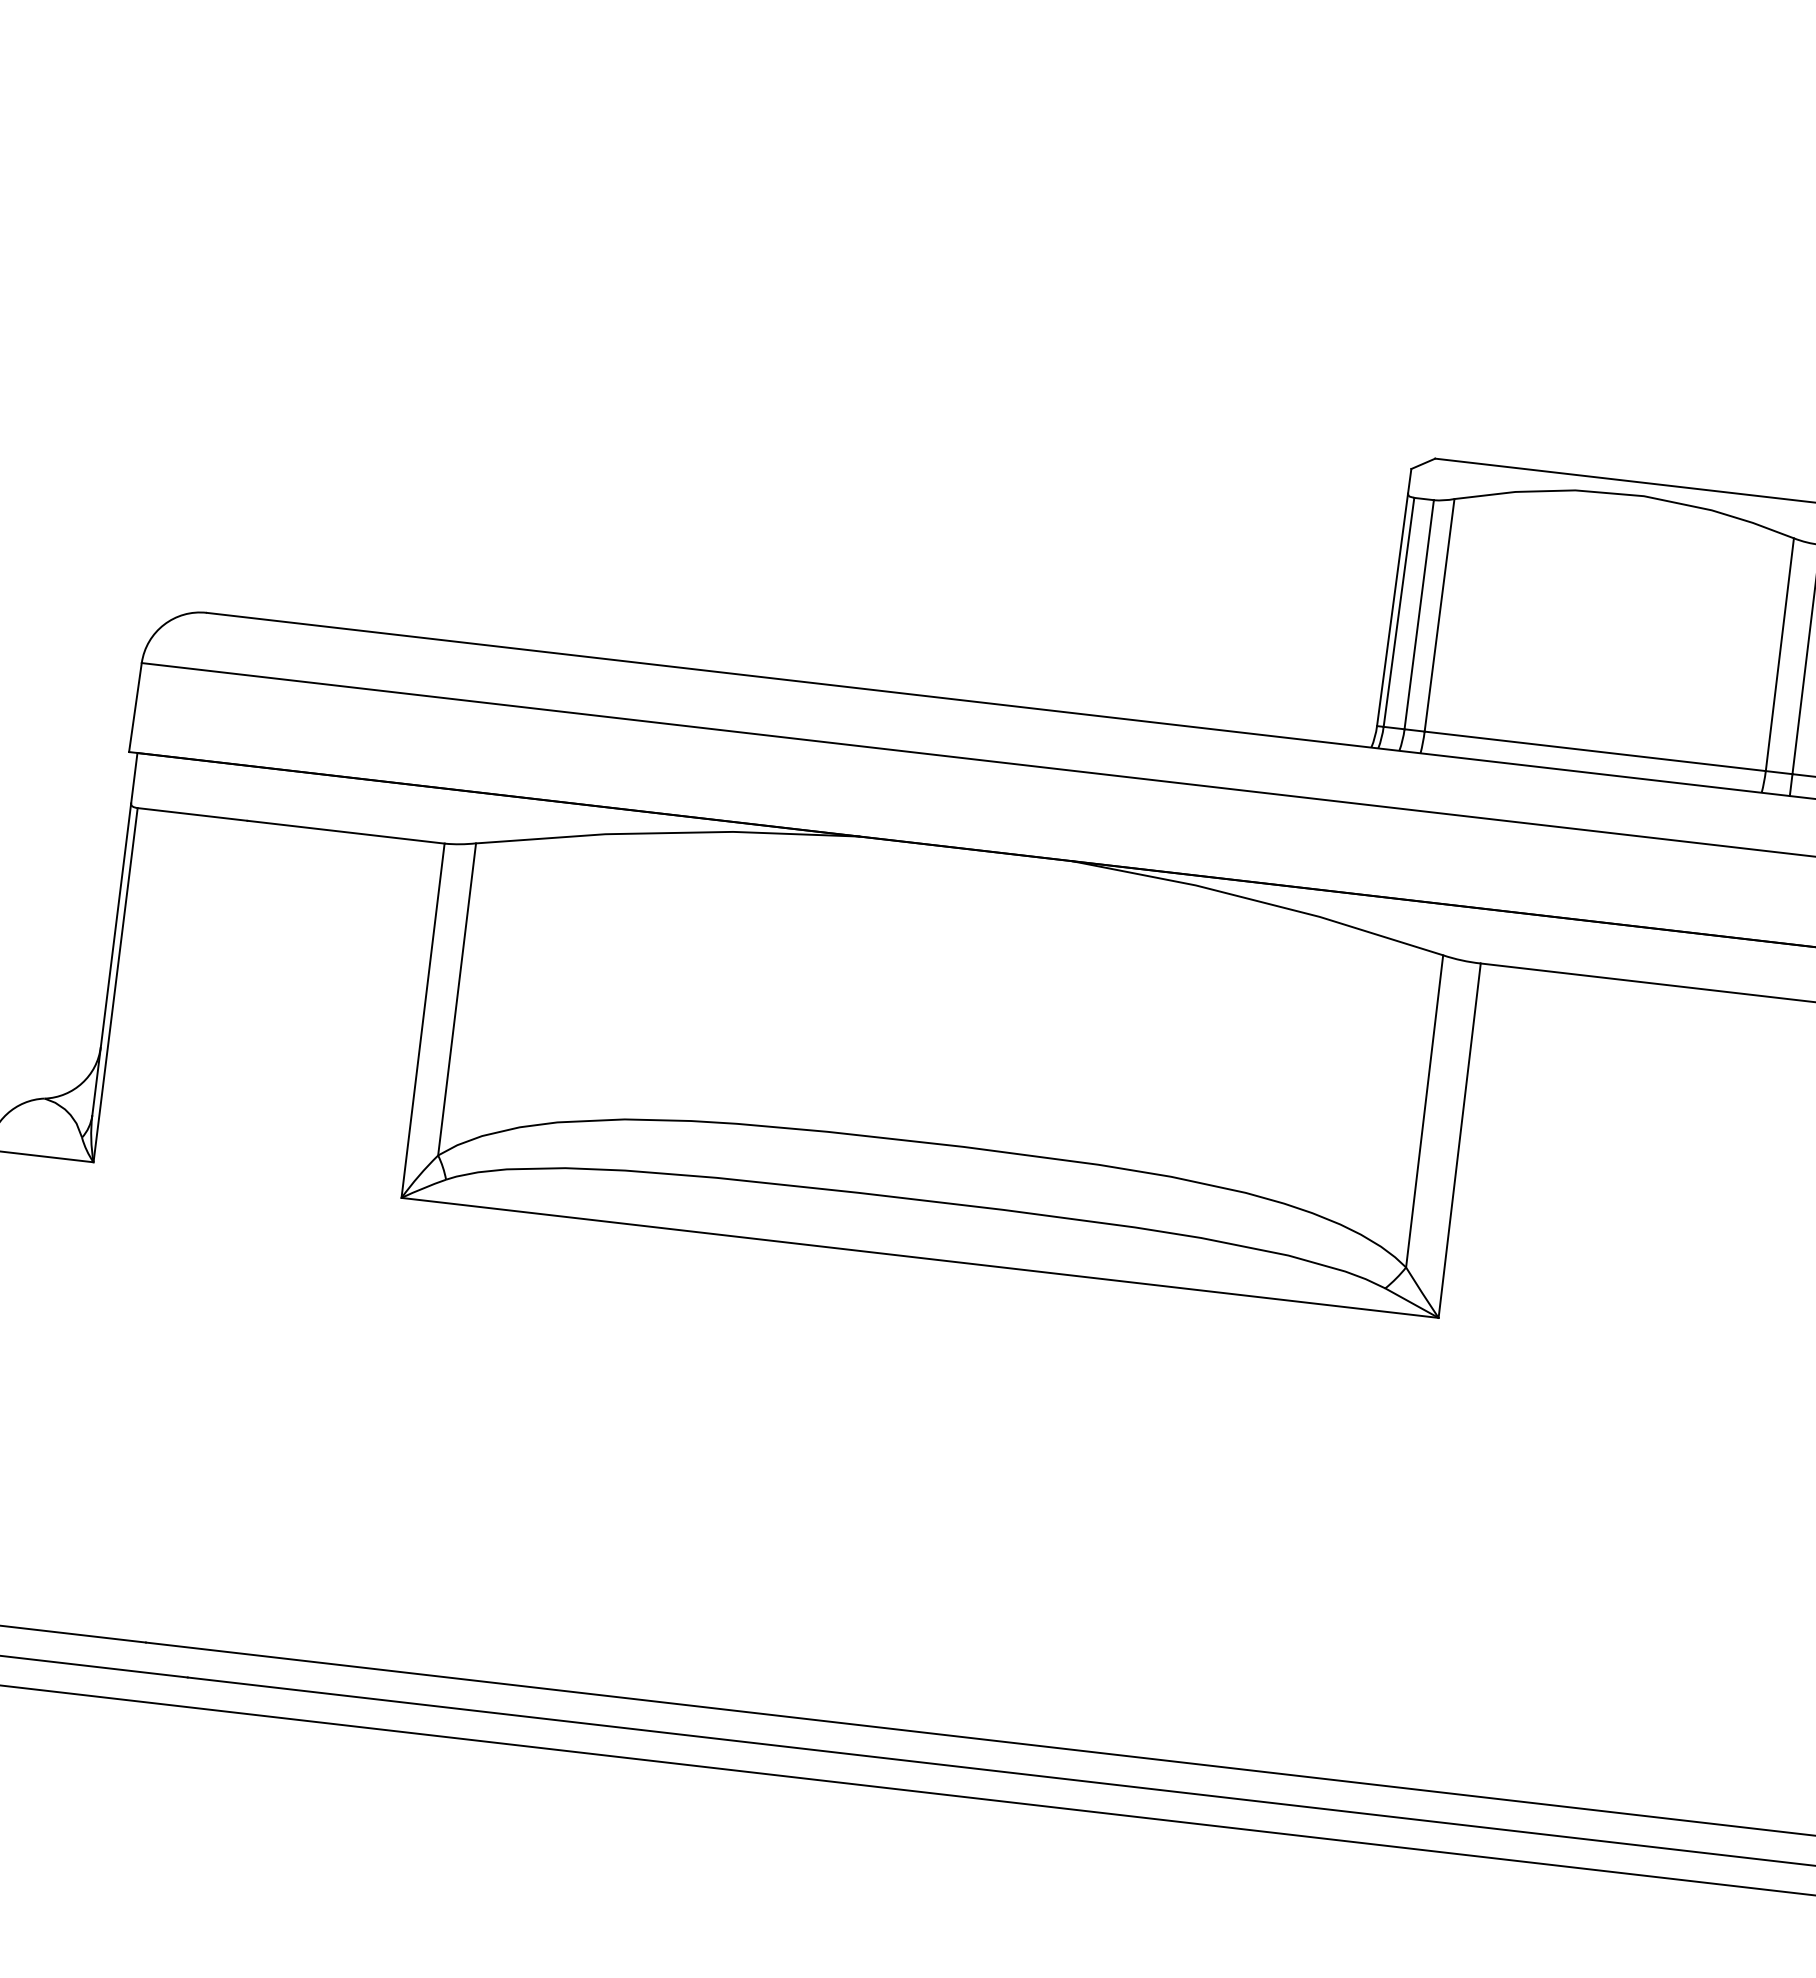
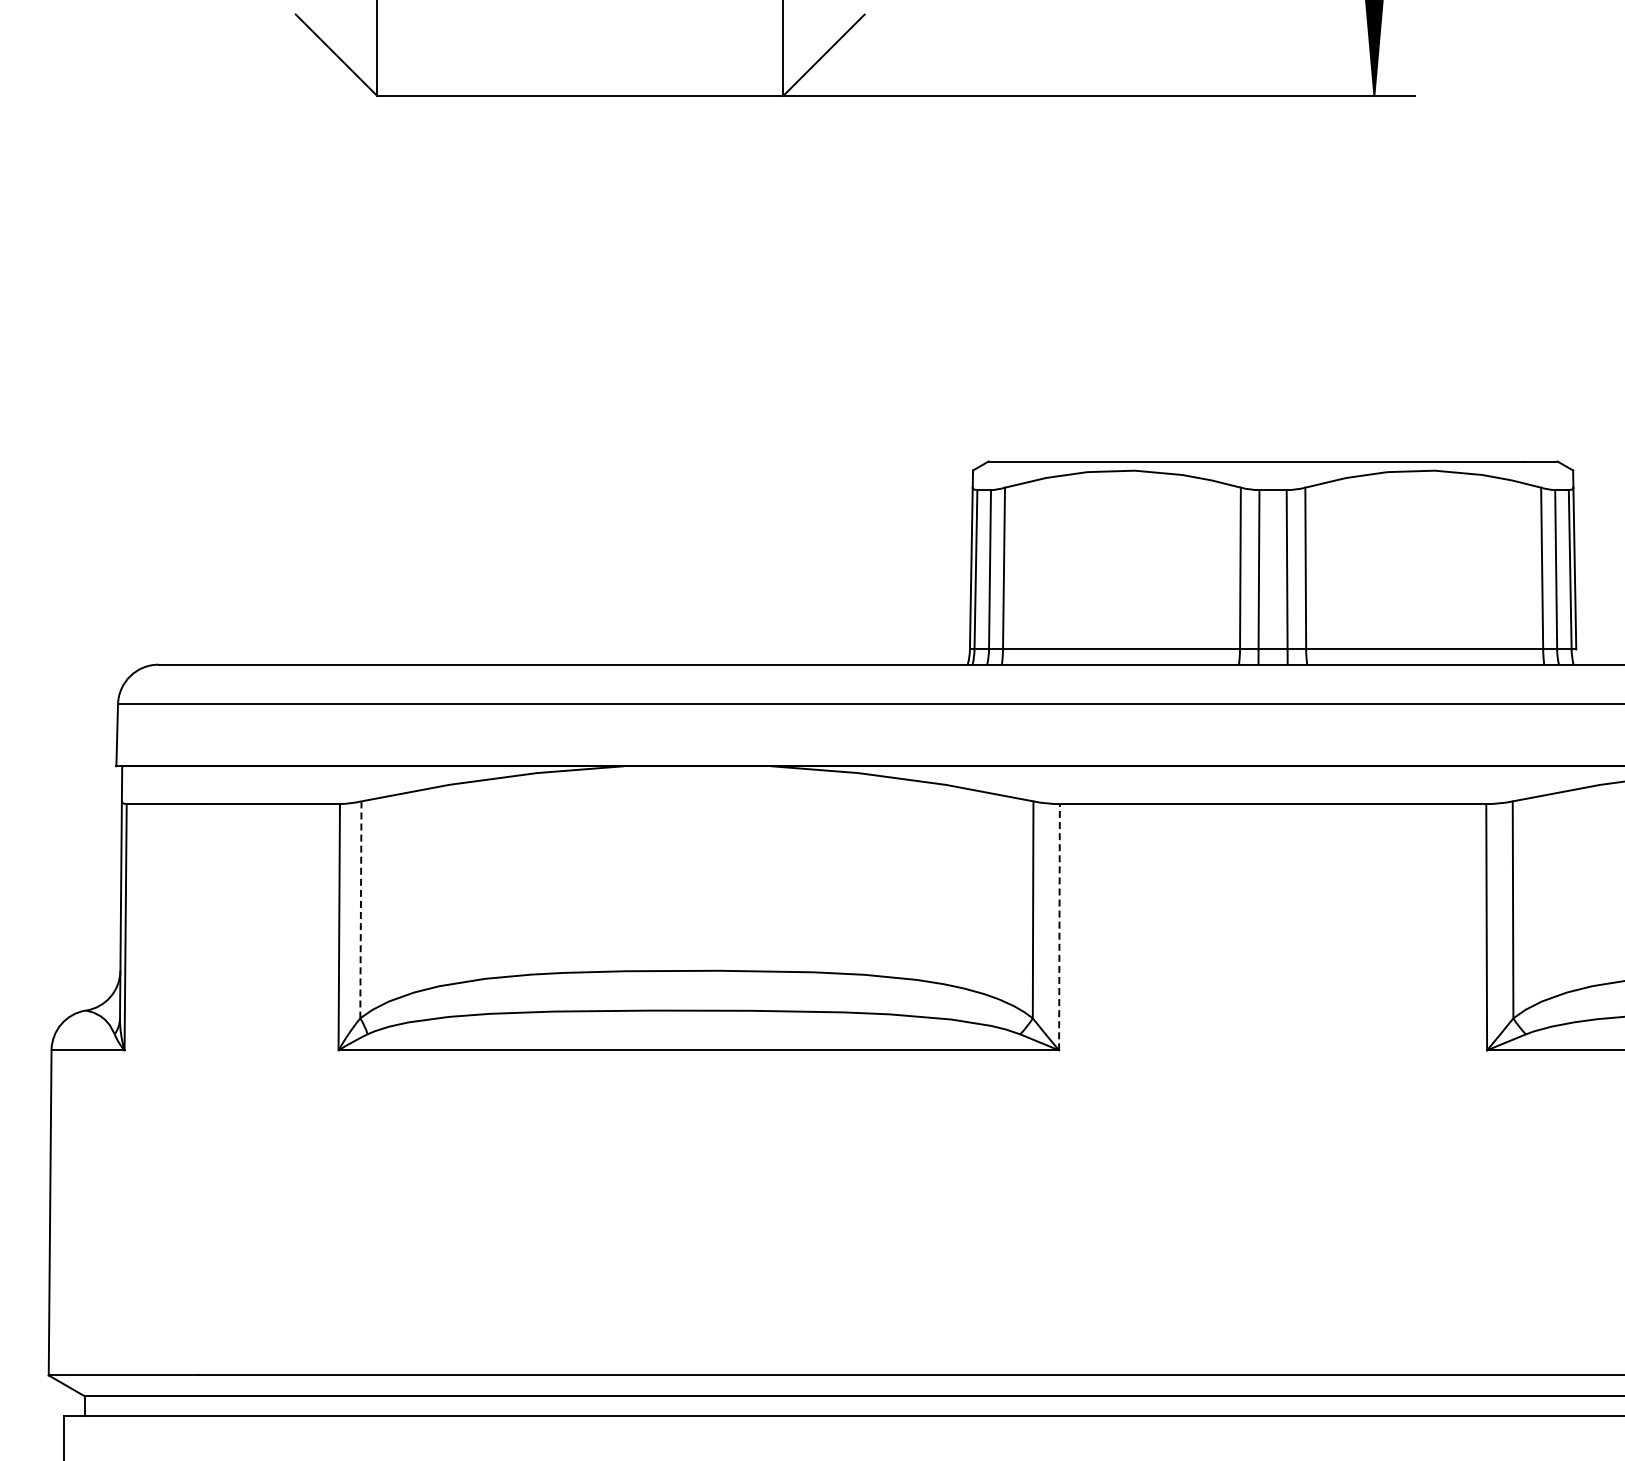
line: (456, 1000) -> (360, 910), solid -> dashed
line: (1459, 1139) -> (1059, 926), solid -> dashed

